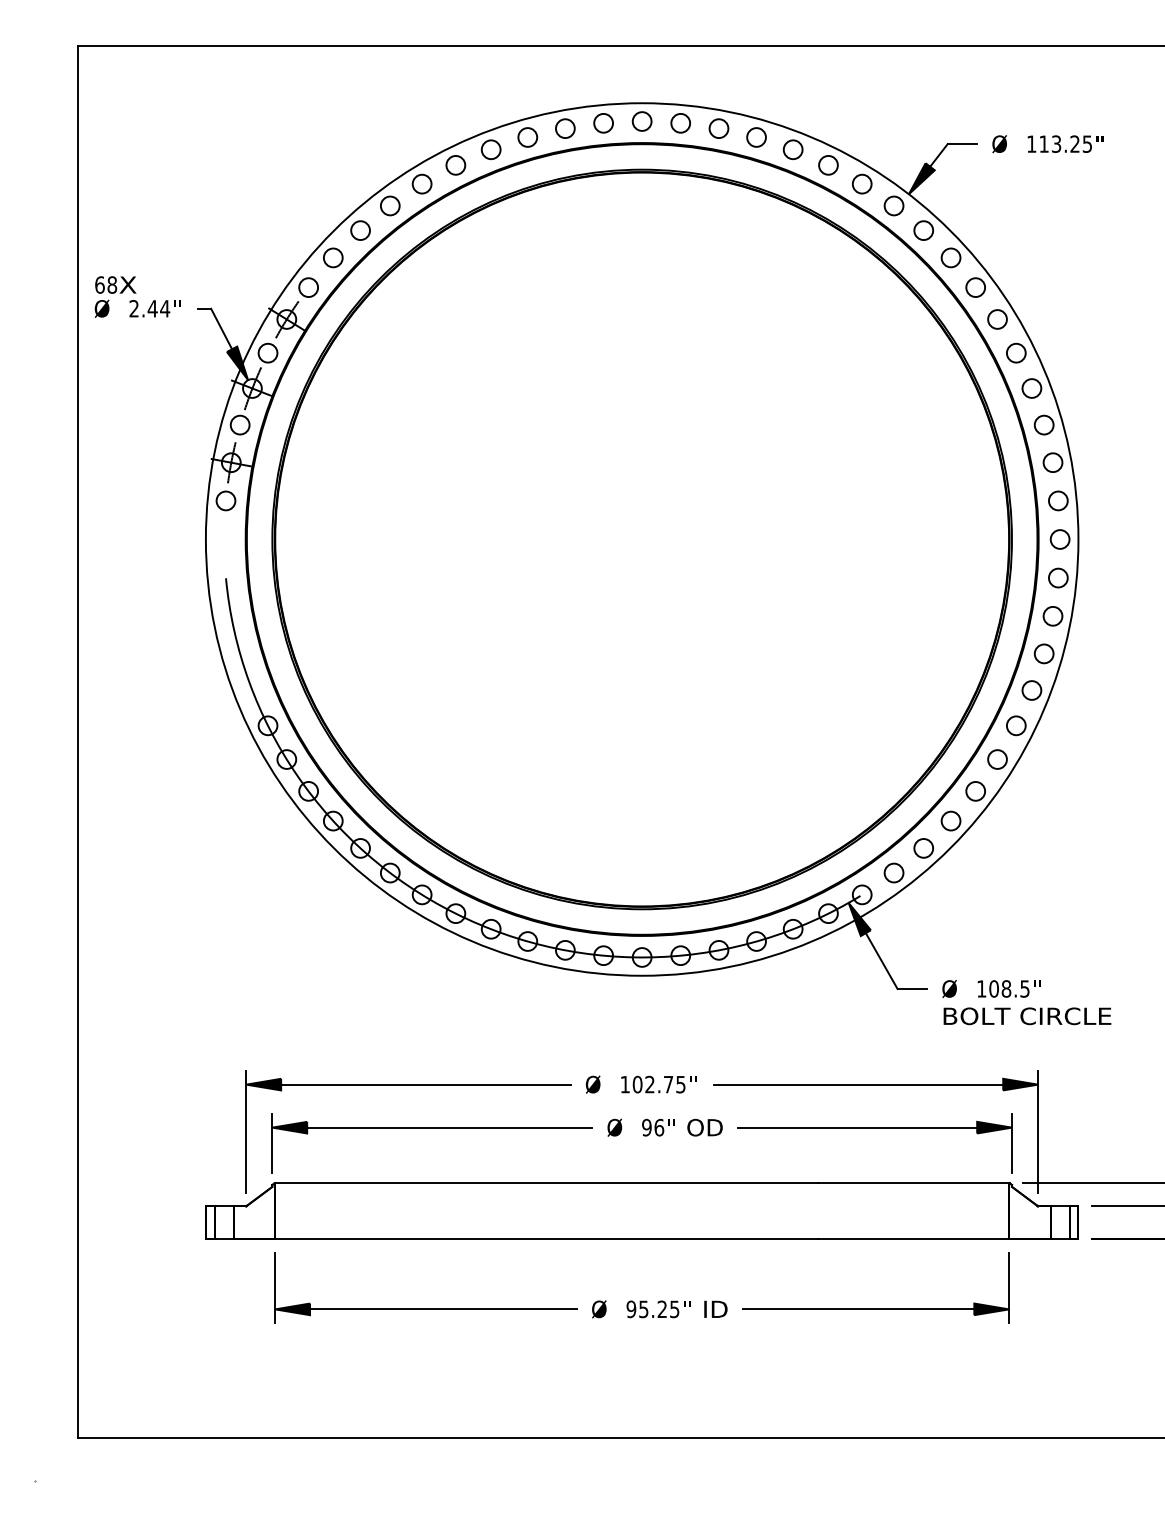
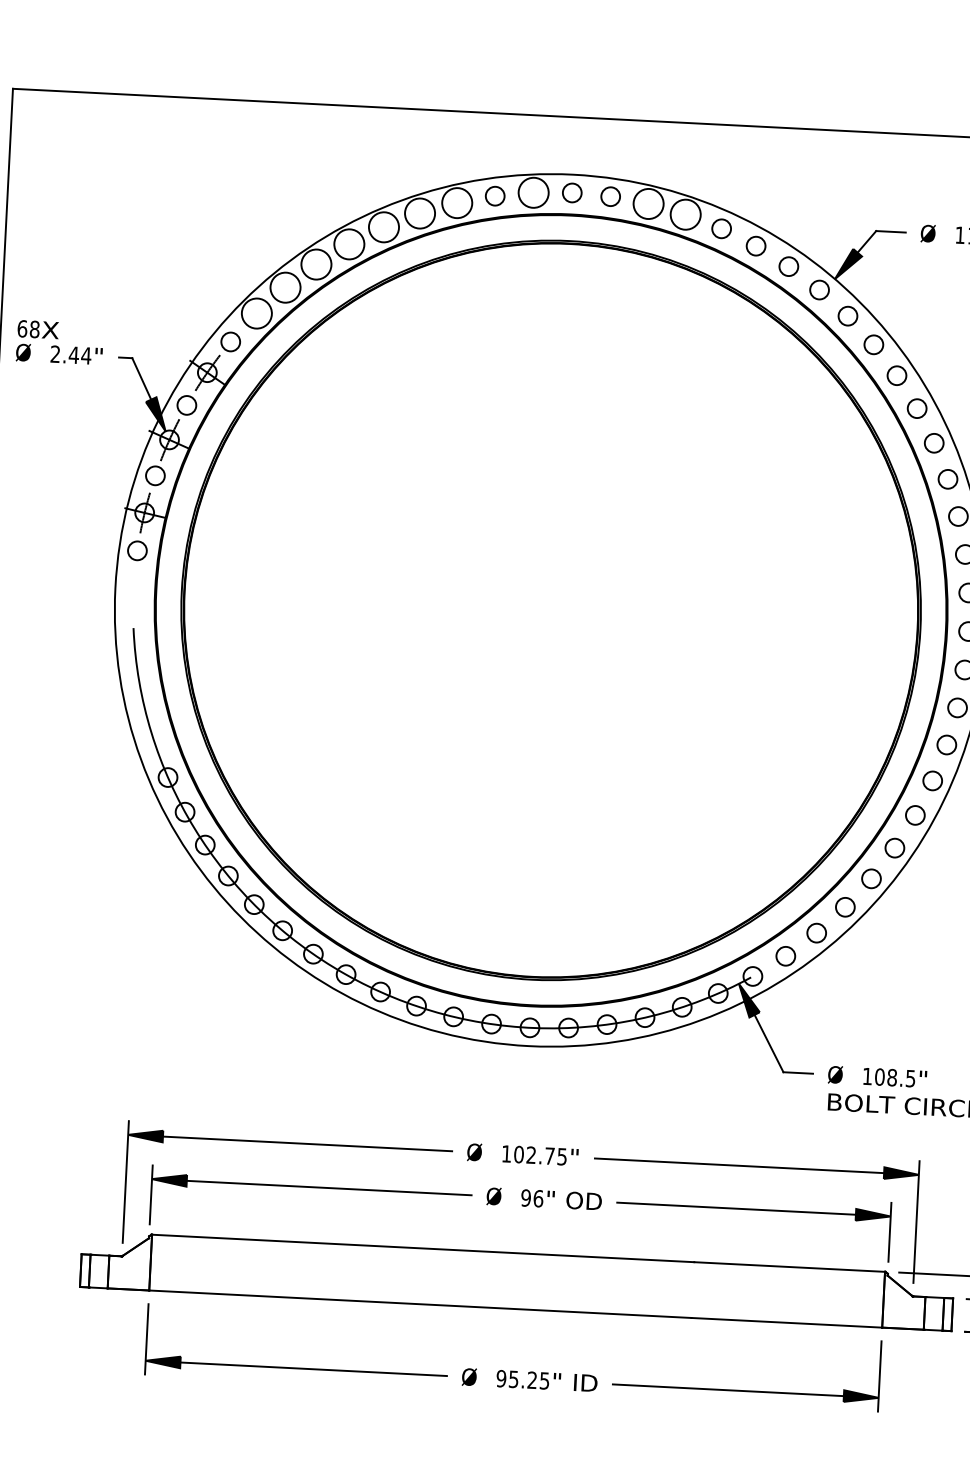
circle: (603, 122) -> (533, 191), size x1.6
circle: (718, 128) -> (648, 203), size x1.6
circle: (527, 137) -> (456, 203), size x1.6
circle: (756, 137) -> (685, 214), size x1.6
circle: (490, 149) -> (419, 213), size x1.6
circle: (455, 164) -> (383, 226), size x1.6
circle: (421, 183) -> (348, 243), size x1.6
circle: (389, 205) -> (315, 264), size x1.6
circle: (360, 230) -> (285, 287), size x1.6
circle: (332, 257) -> (256, 313), size x1.6

